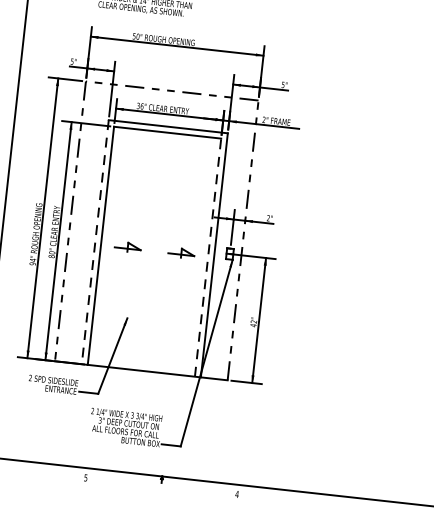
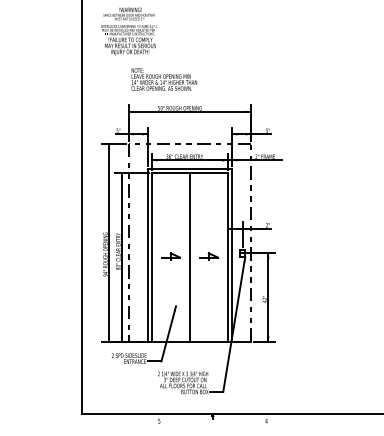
line: (95, 242) -> (147, 255), dashed -> solid
line: (154, 251) -> (189, 257), added
line: (207, 257) -> (227, 257), dashed -> solid

